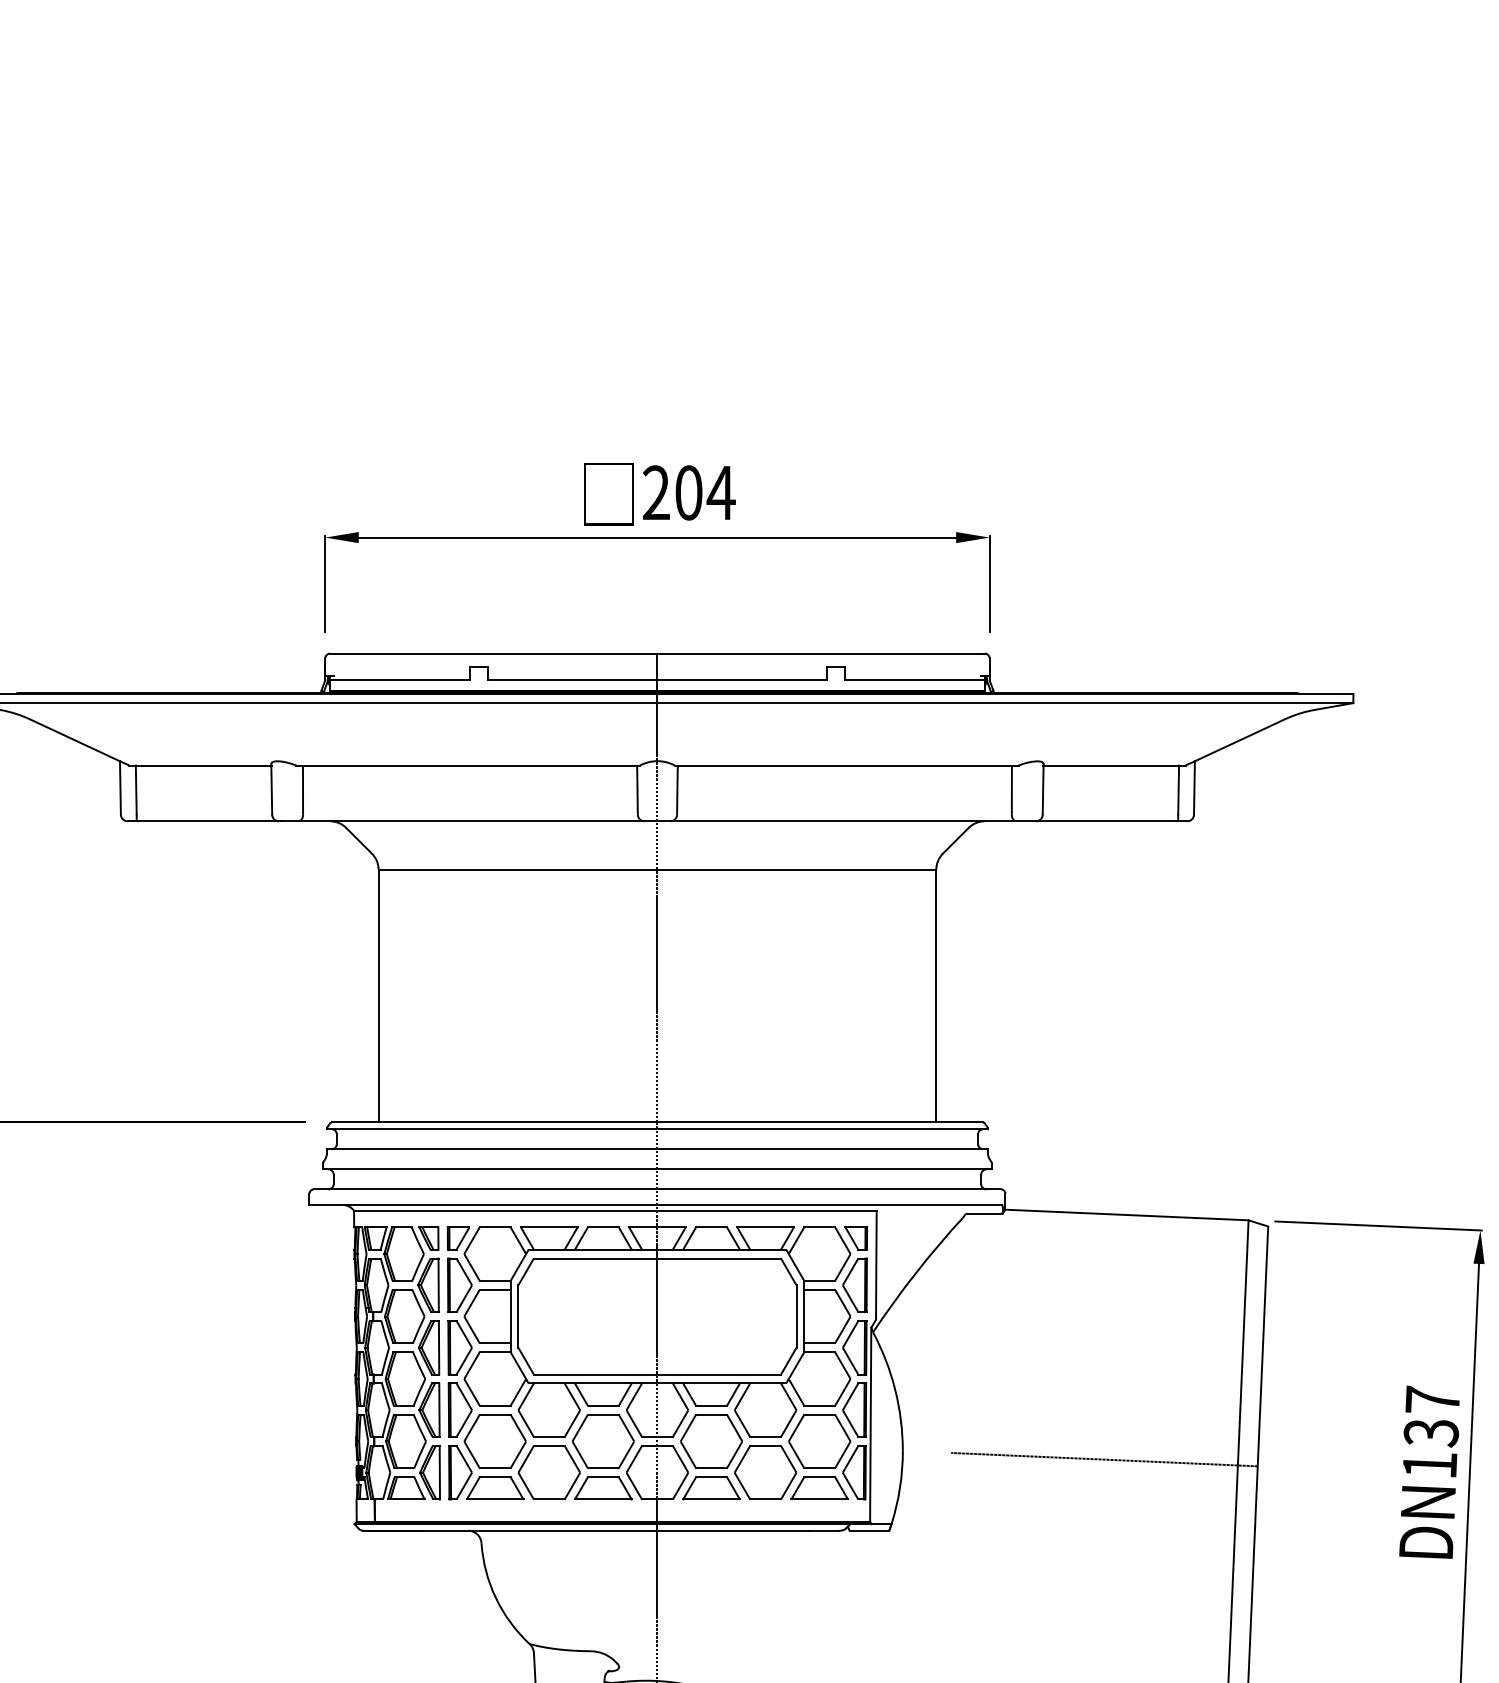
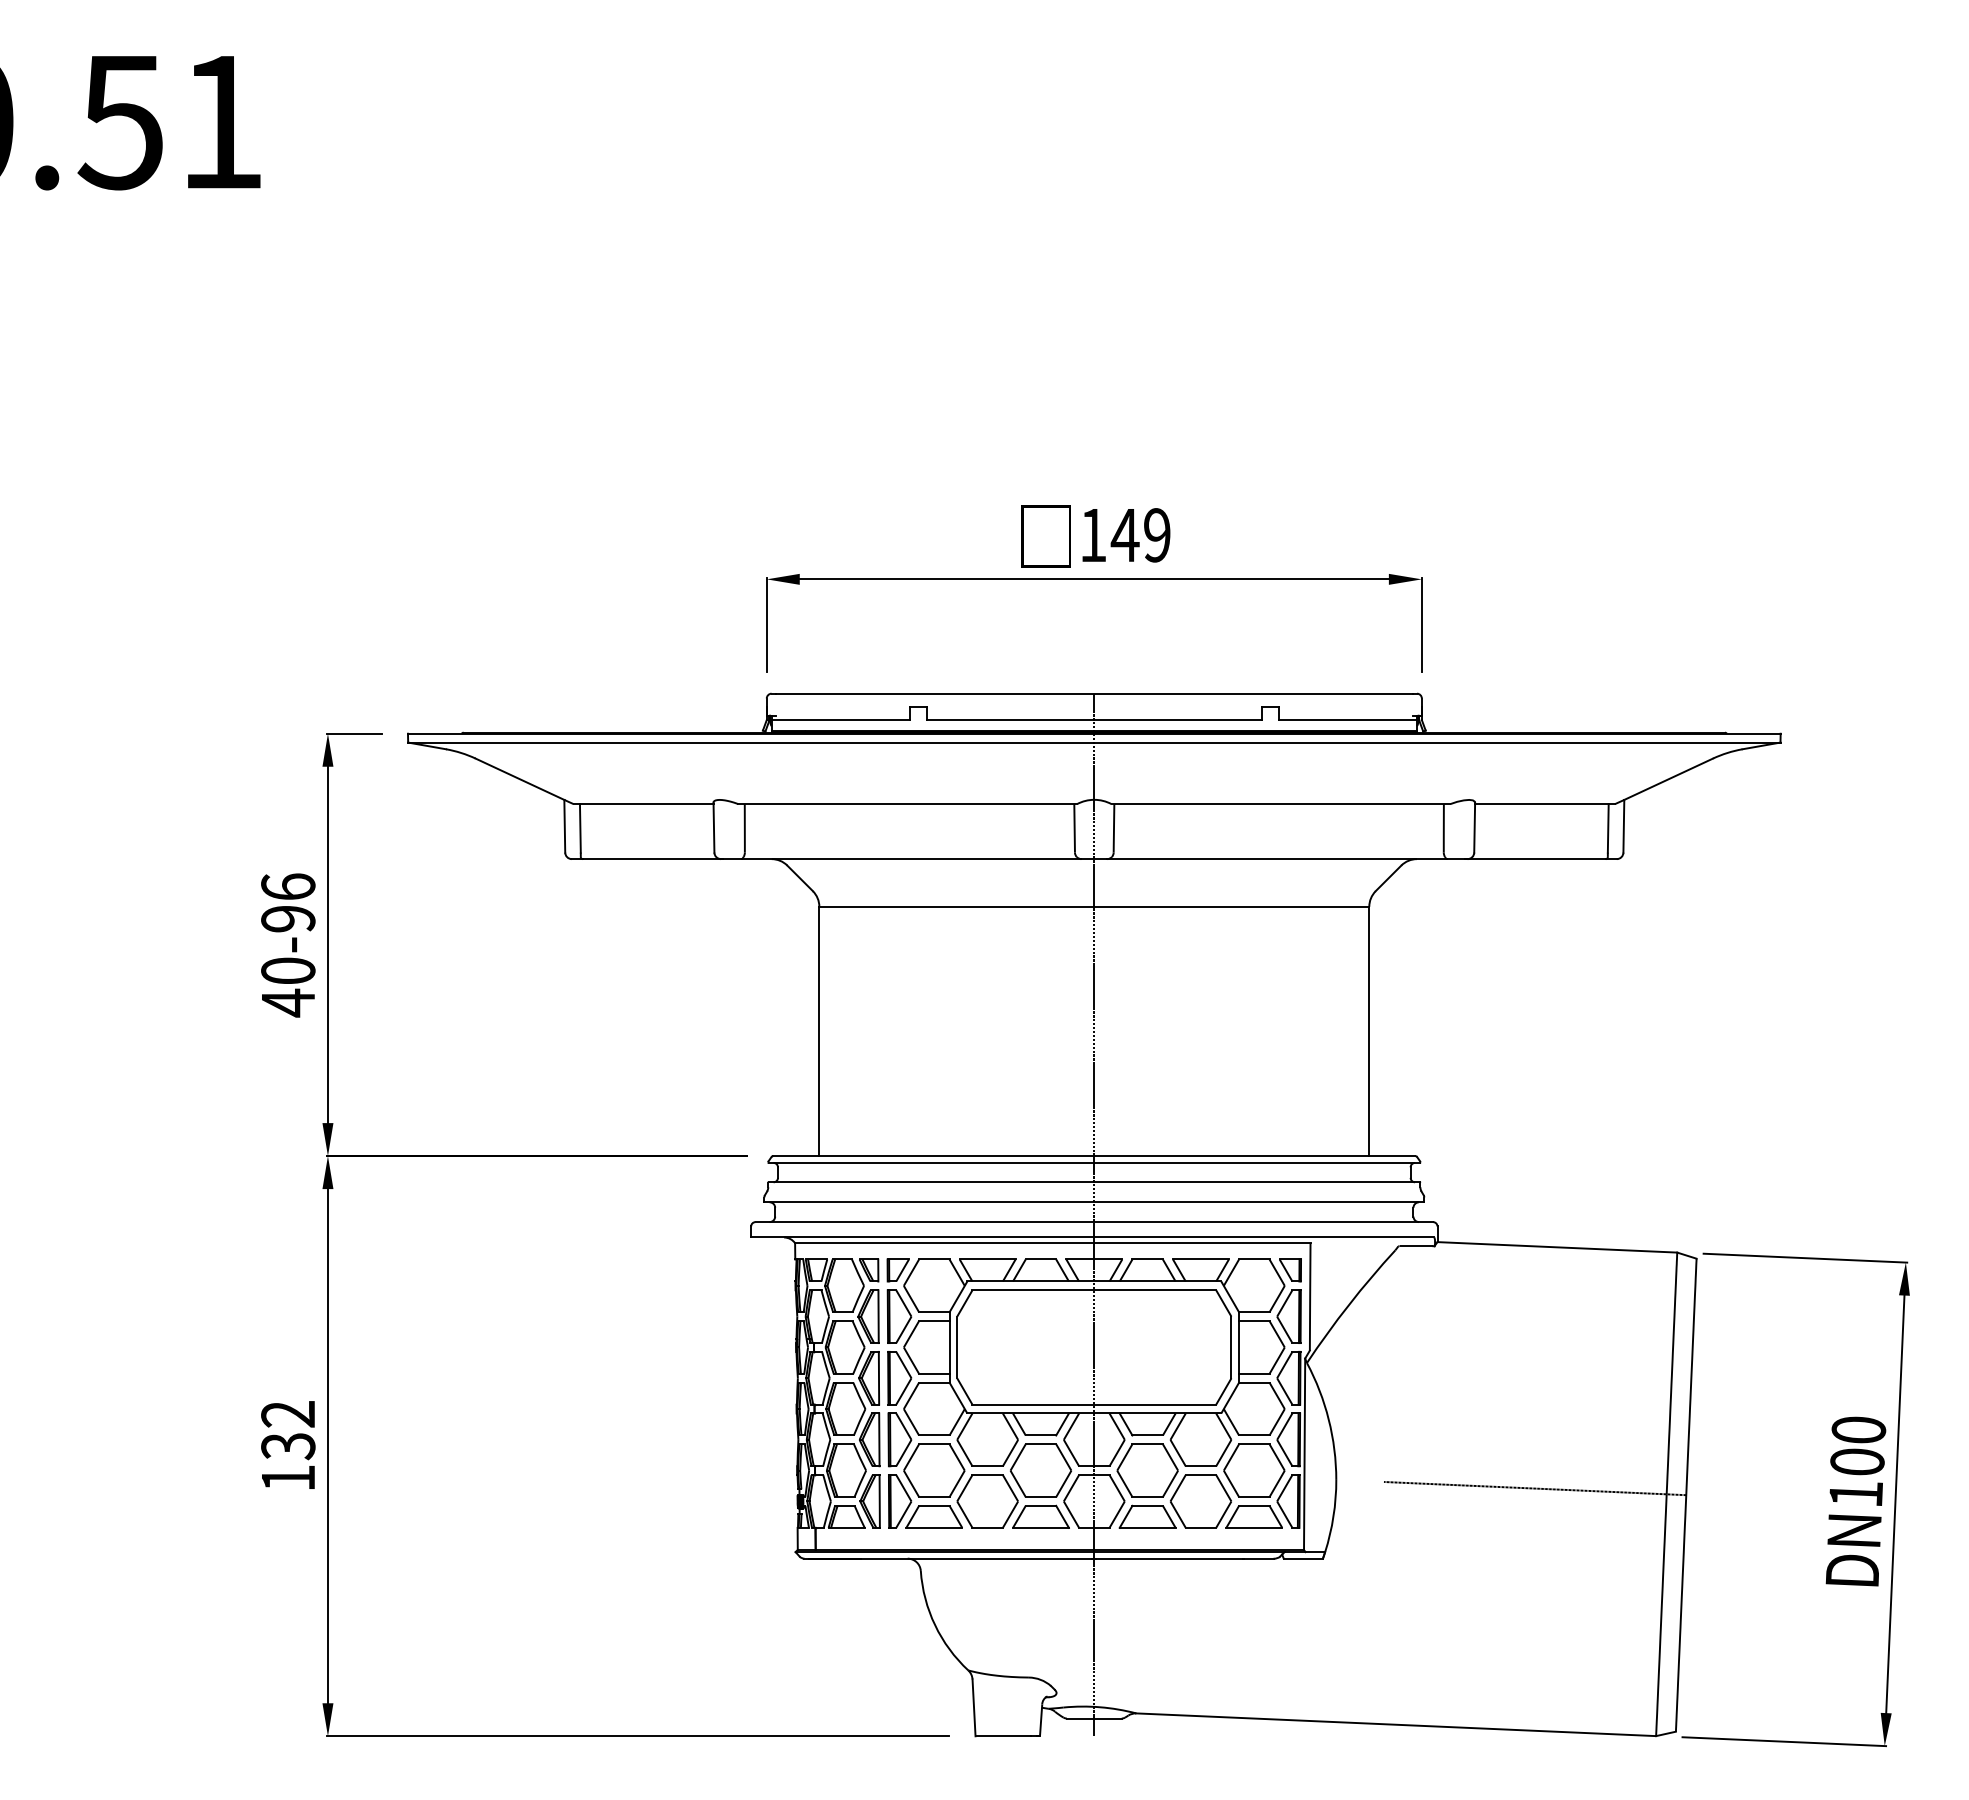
text: (689, 493) -> (1125, 535), 204 -> 149
text: (1432, 1415) -> (1858, 1445), DN137 -> DN100

